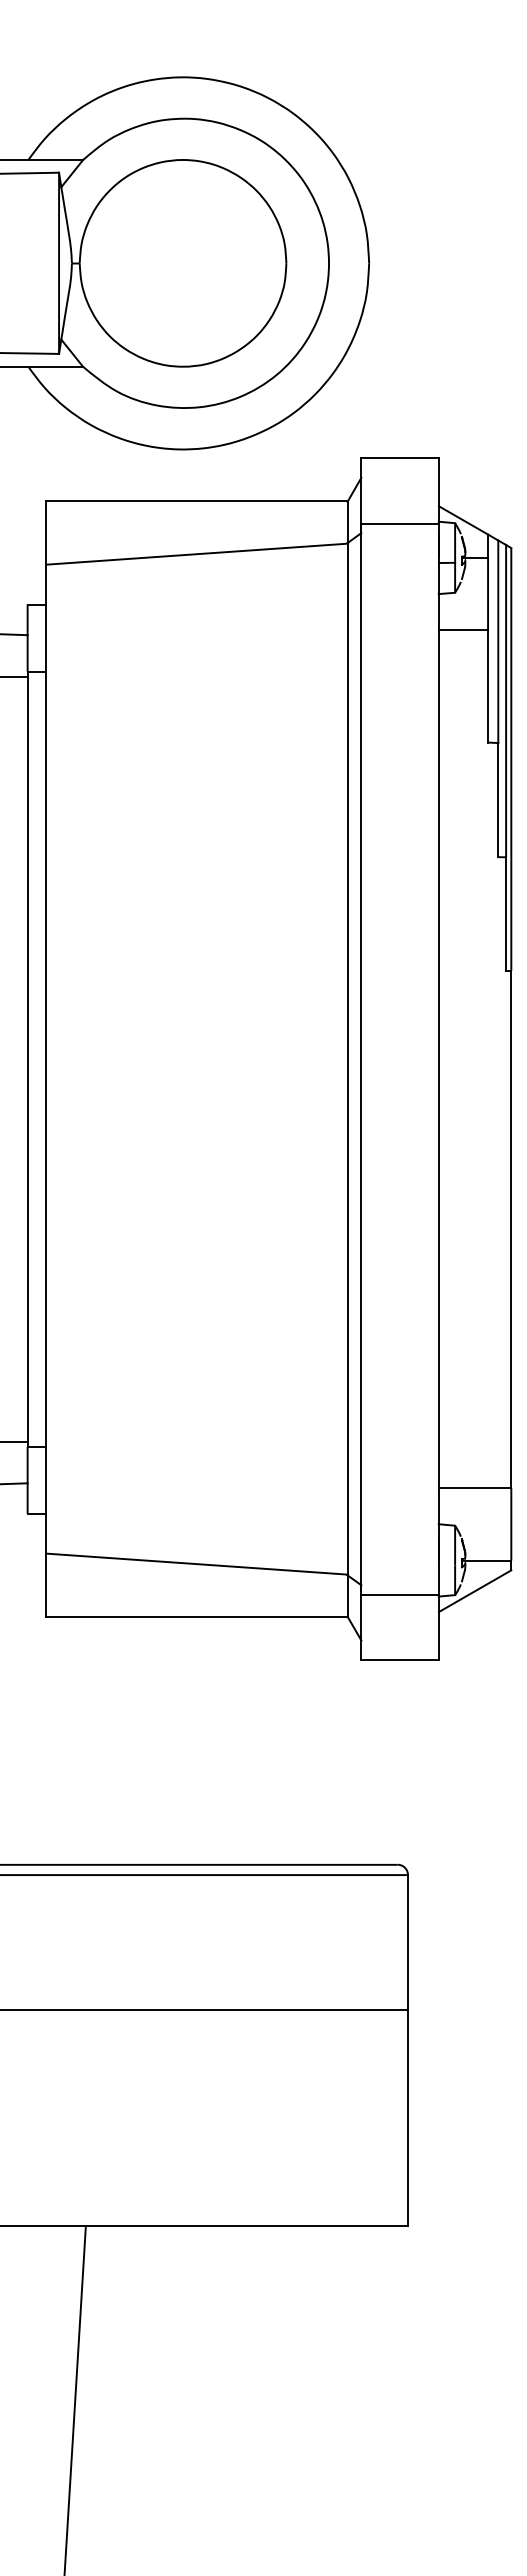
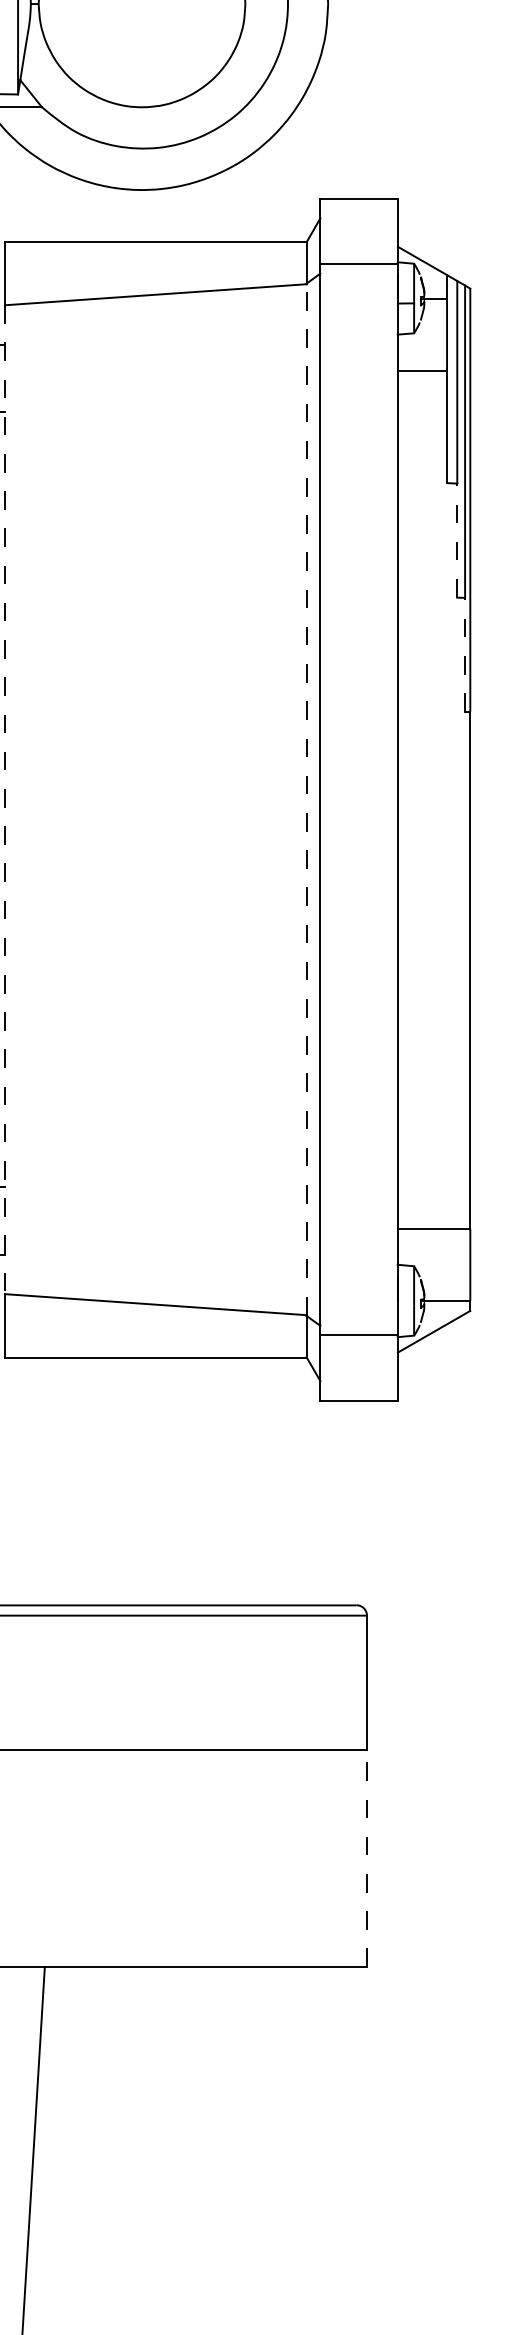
line: (498, 799) -> (457, 540), solid -> dashed
line: (506, 914) -> (465, 655), solid -> dashed
line: (347, 1058) -> (306, 799), solid -> dashed
line: (46, 1059) -> (5, 800), solid -> dashed
line: (407, 2117) -> (366, 1858), solid -> dashed

